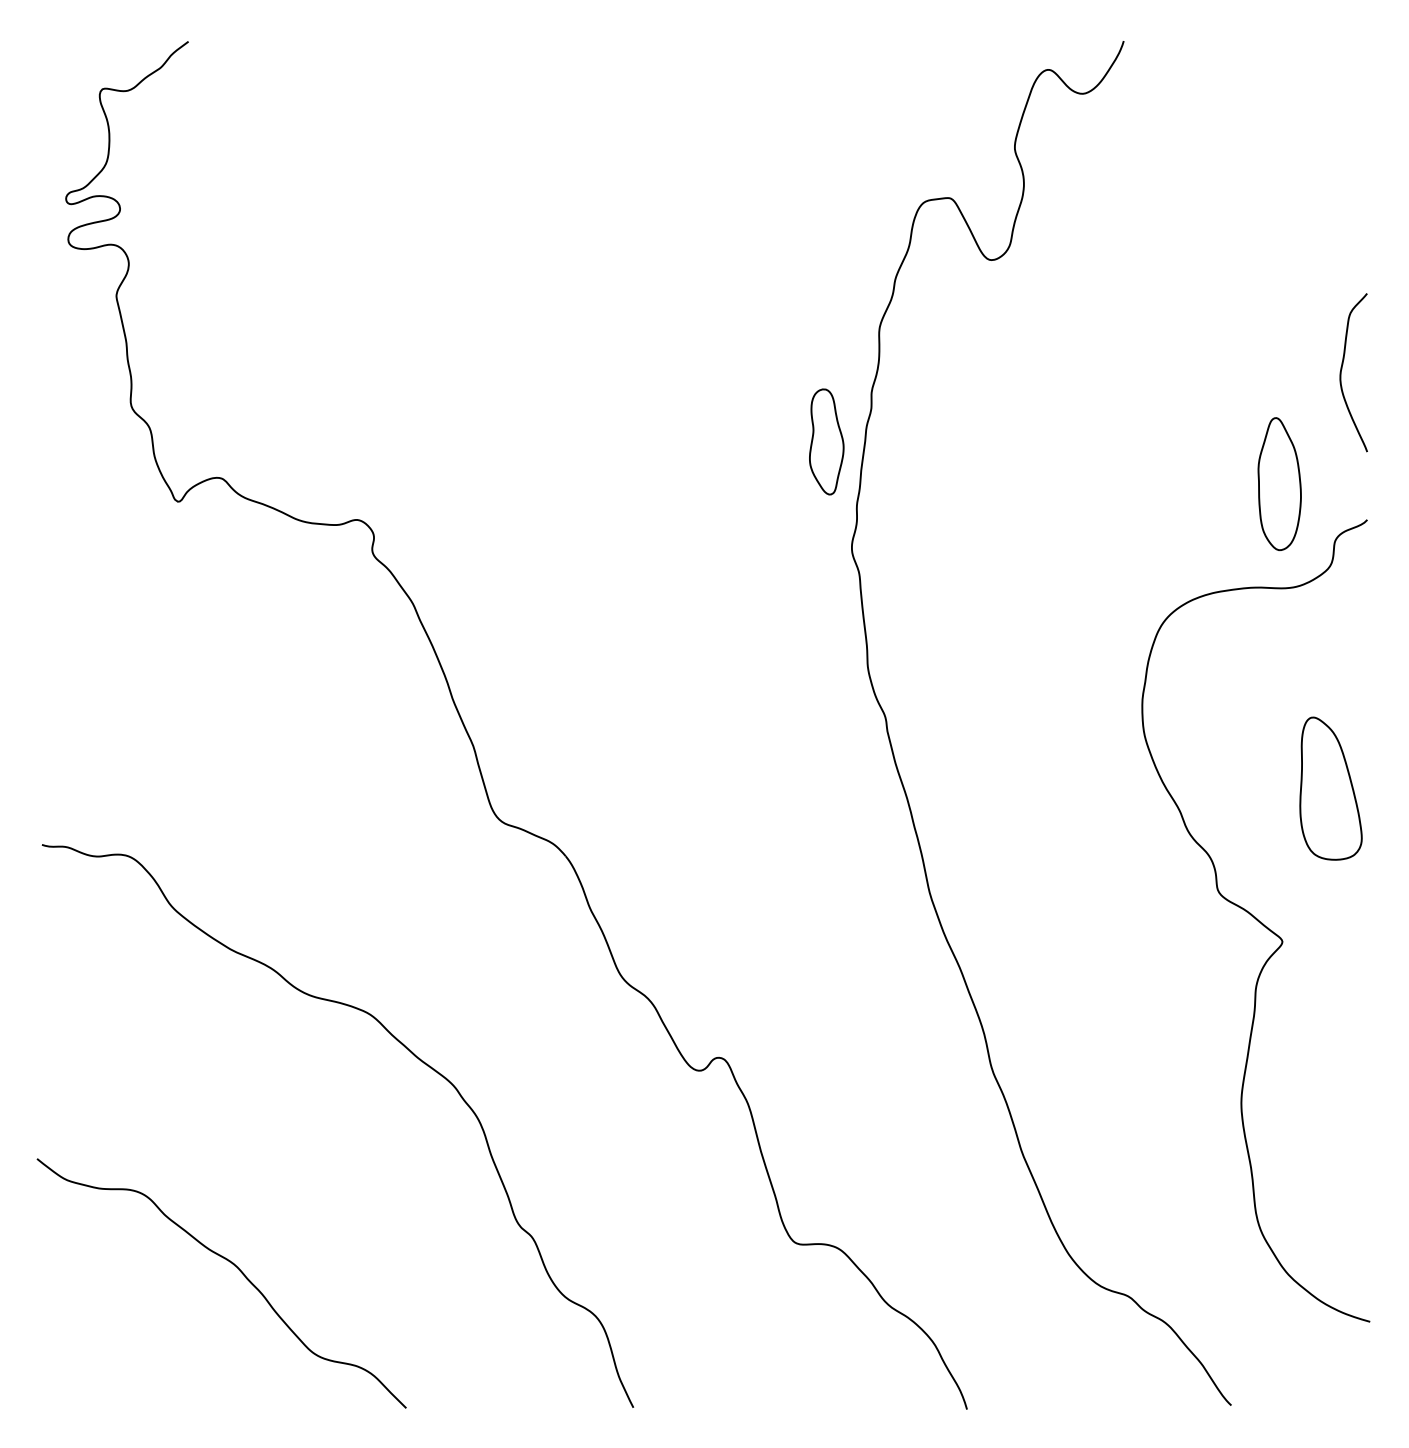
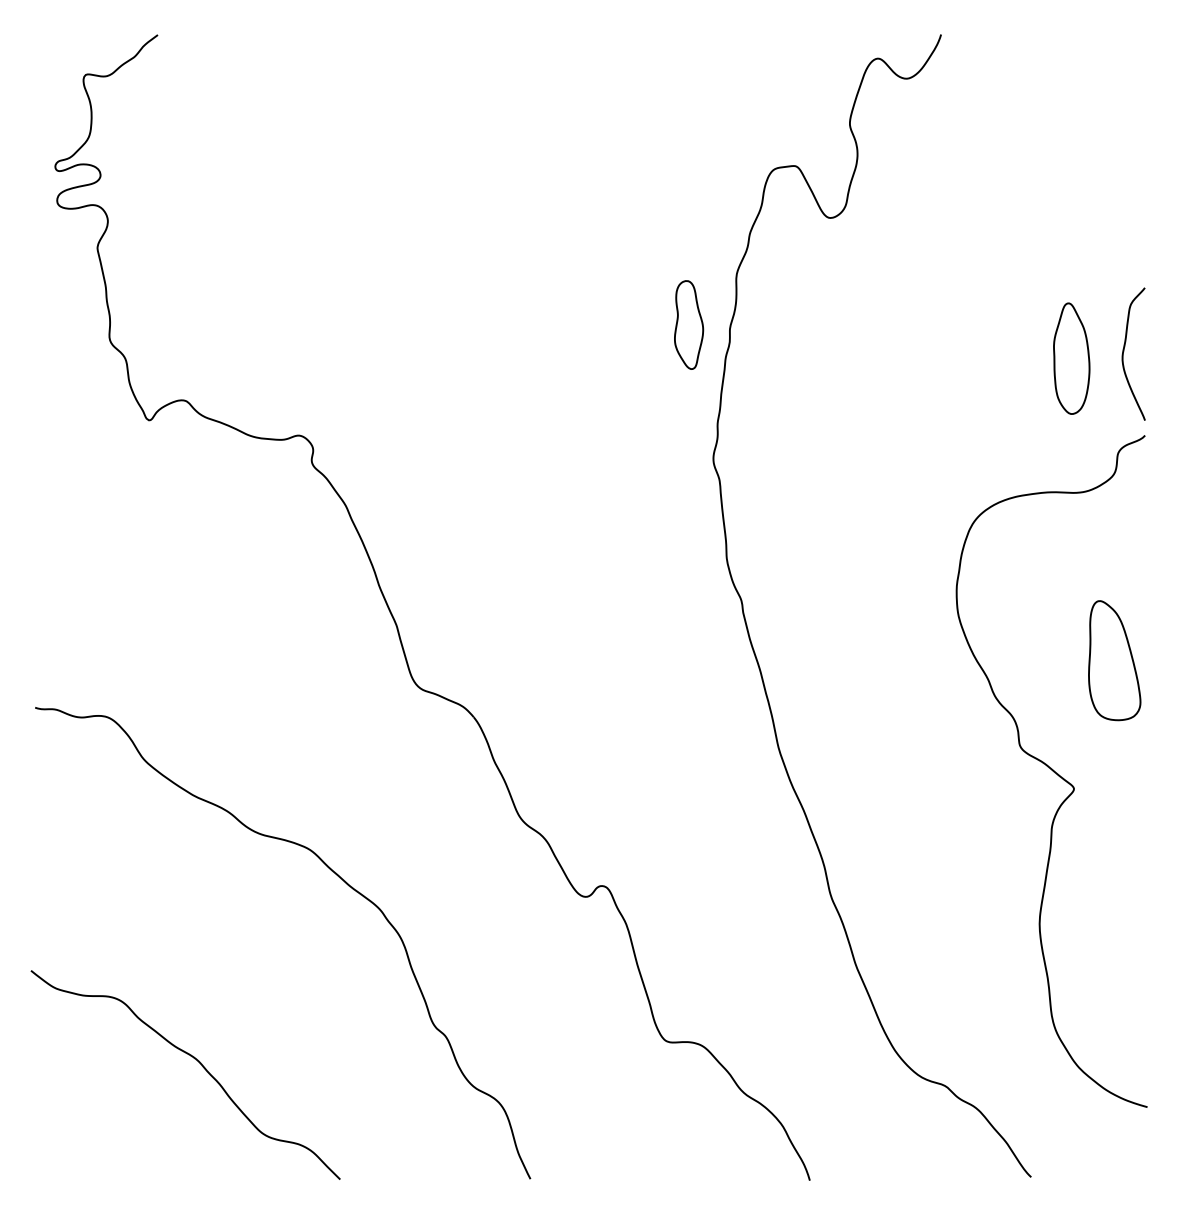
curve: (1342, 369) -> (1124, 351), moved
part: (826, 441) -> (688, 324), moved
part: (1279, 484) -> (1071, 359), moved

